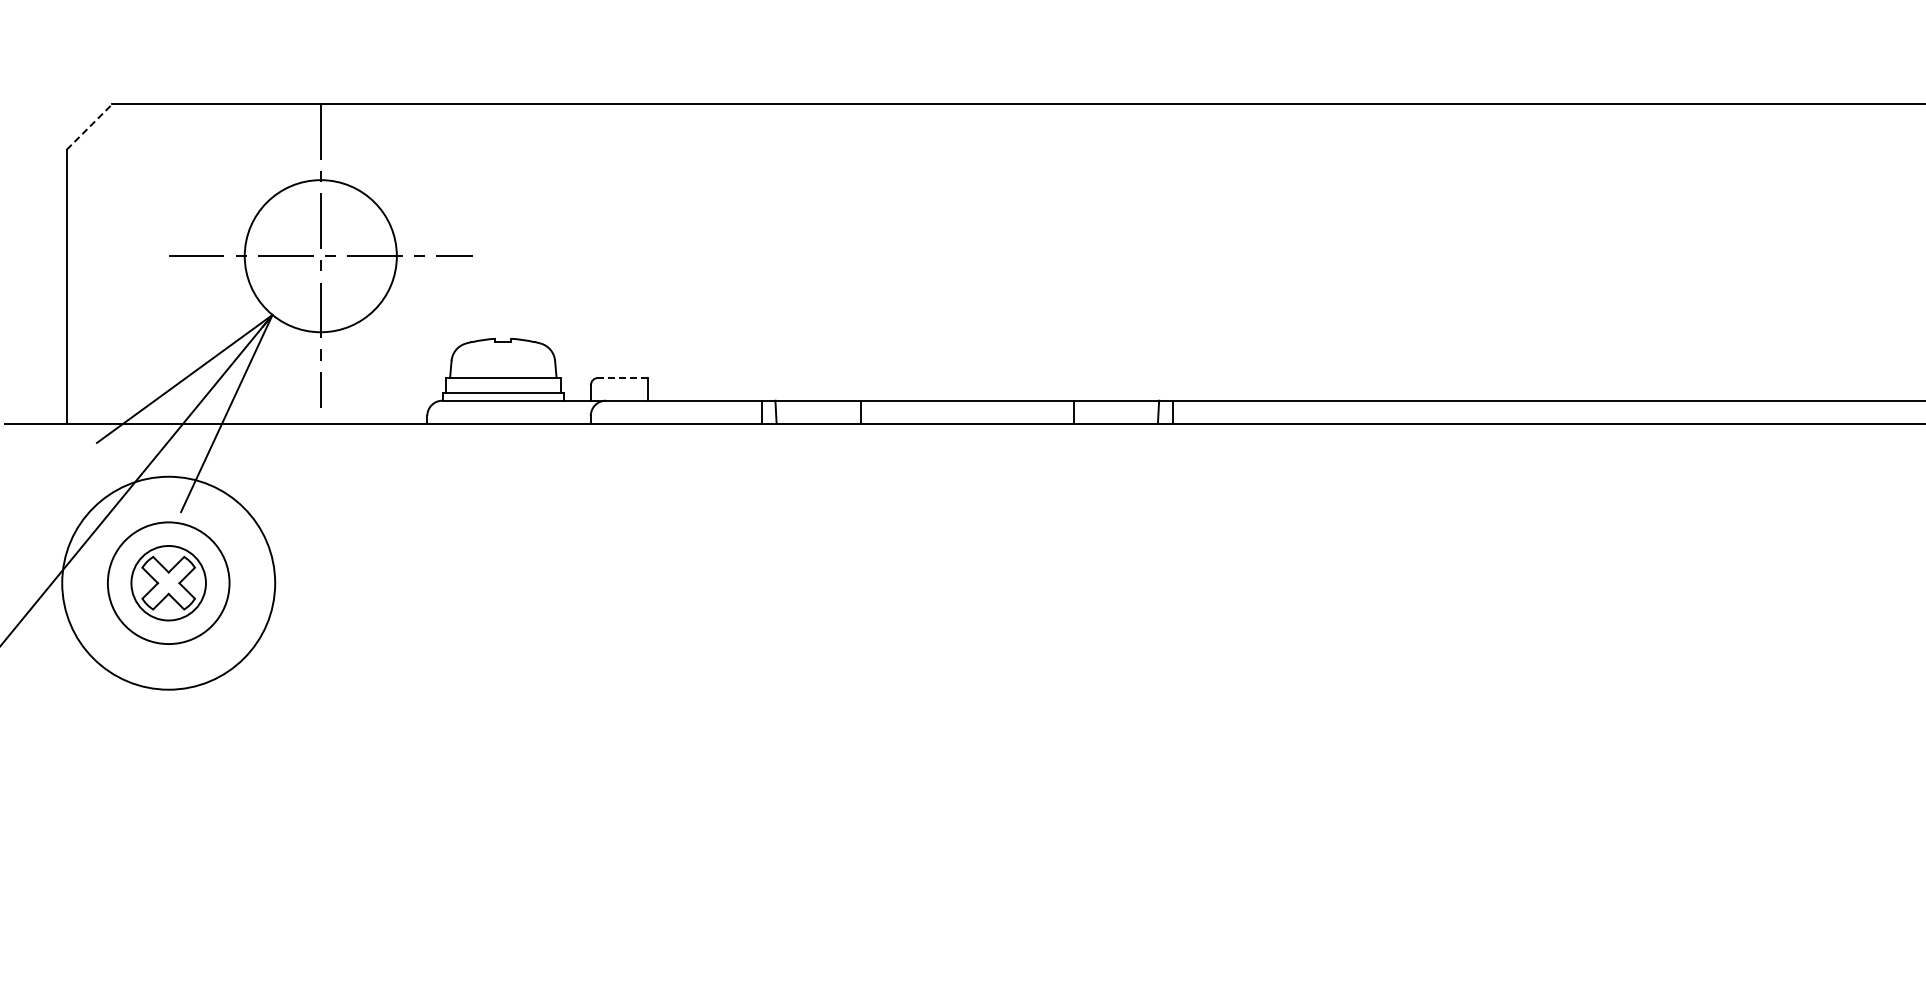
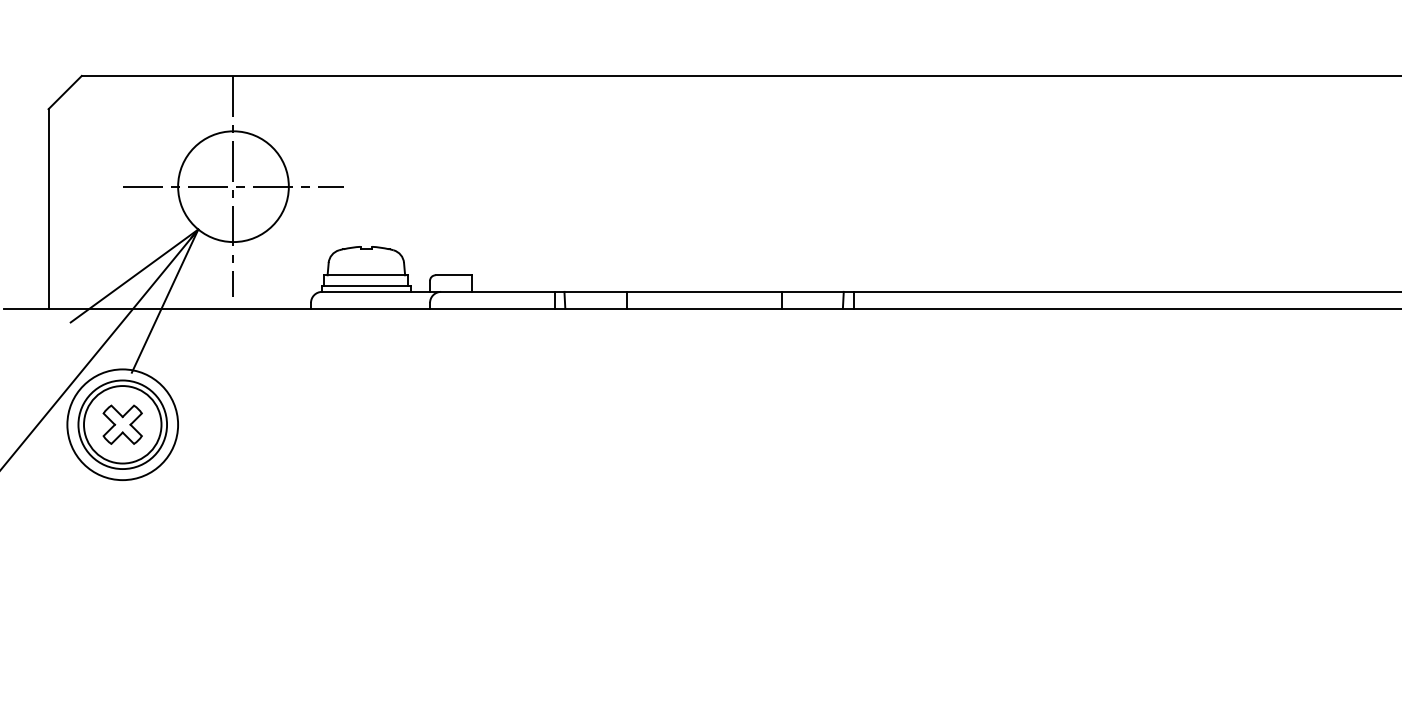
line: (89, 126) -> (65, 92), dashed -> solid
line: (623, 377) -> (453, 275), dashed -> solid
circle: (168, 583) -> (122, 424), size x0.71
circle: (168, 583) -> (122, 424), size x1.43

